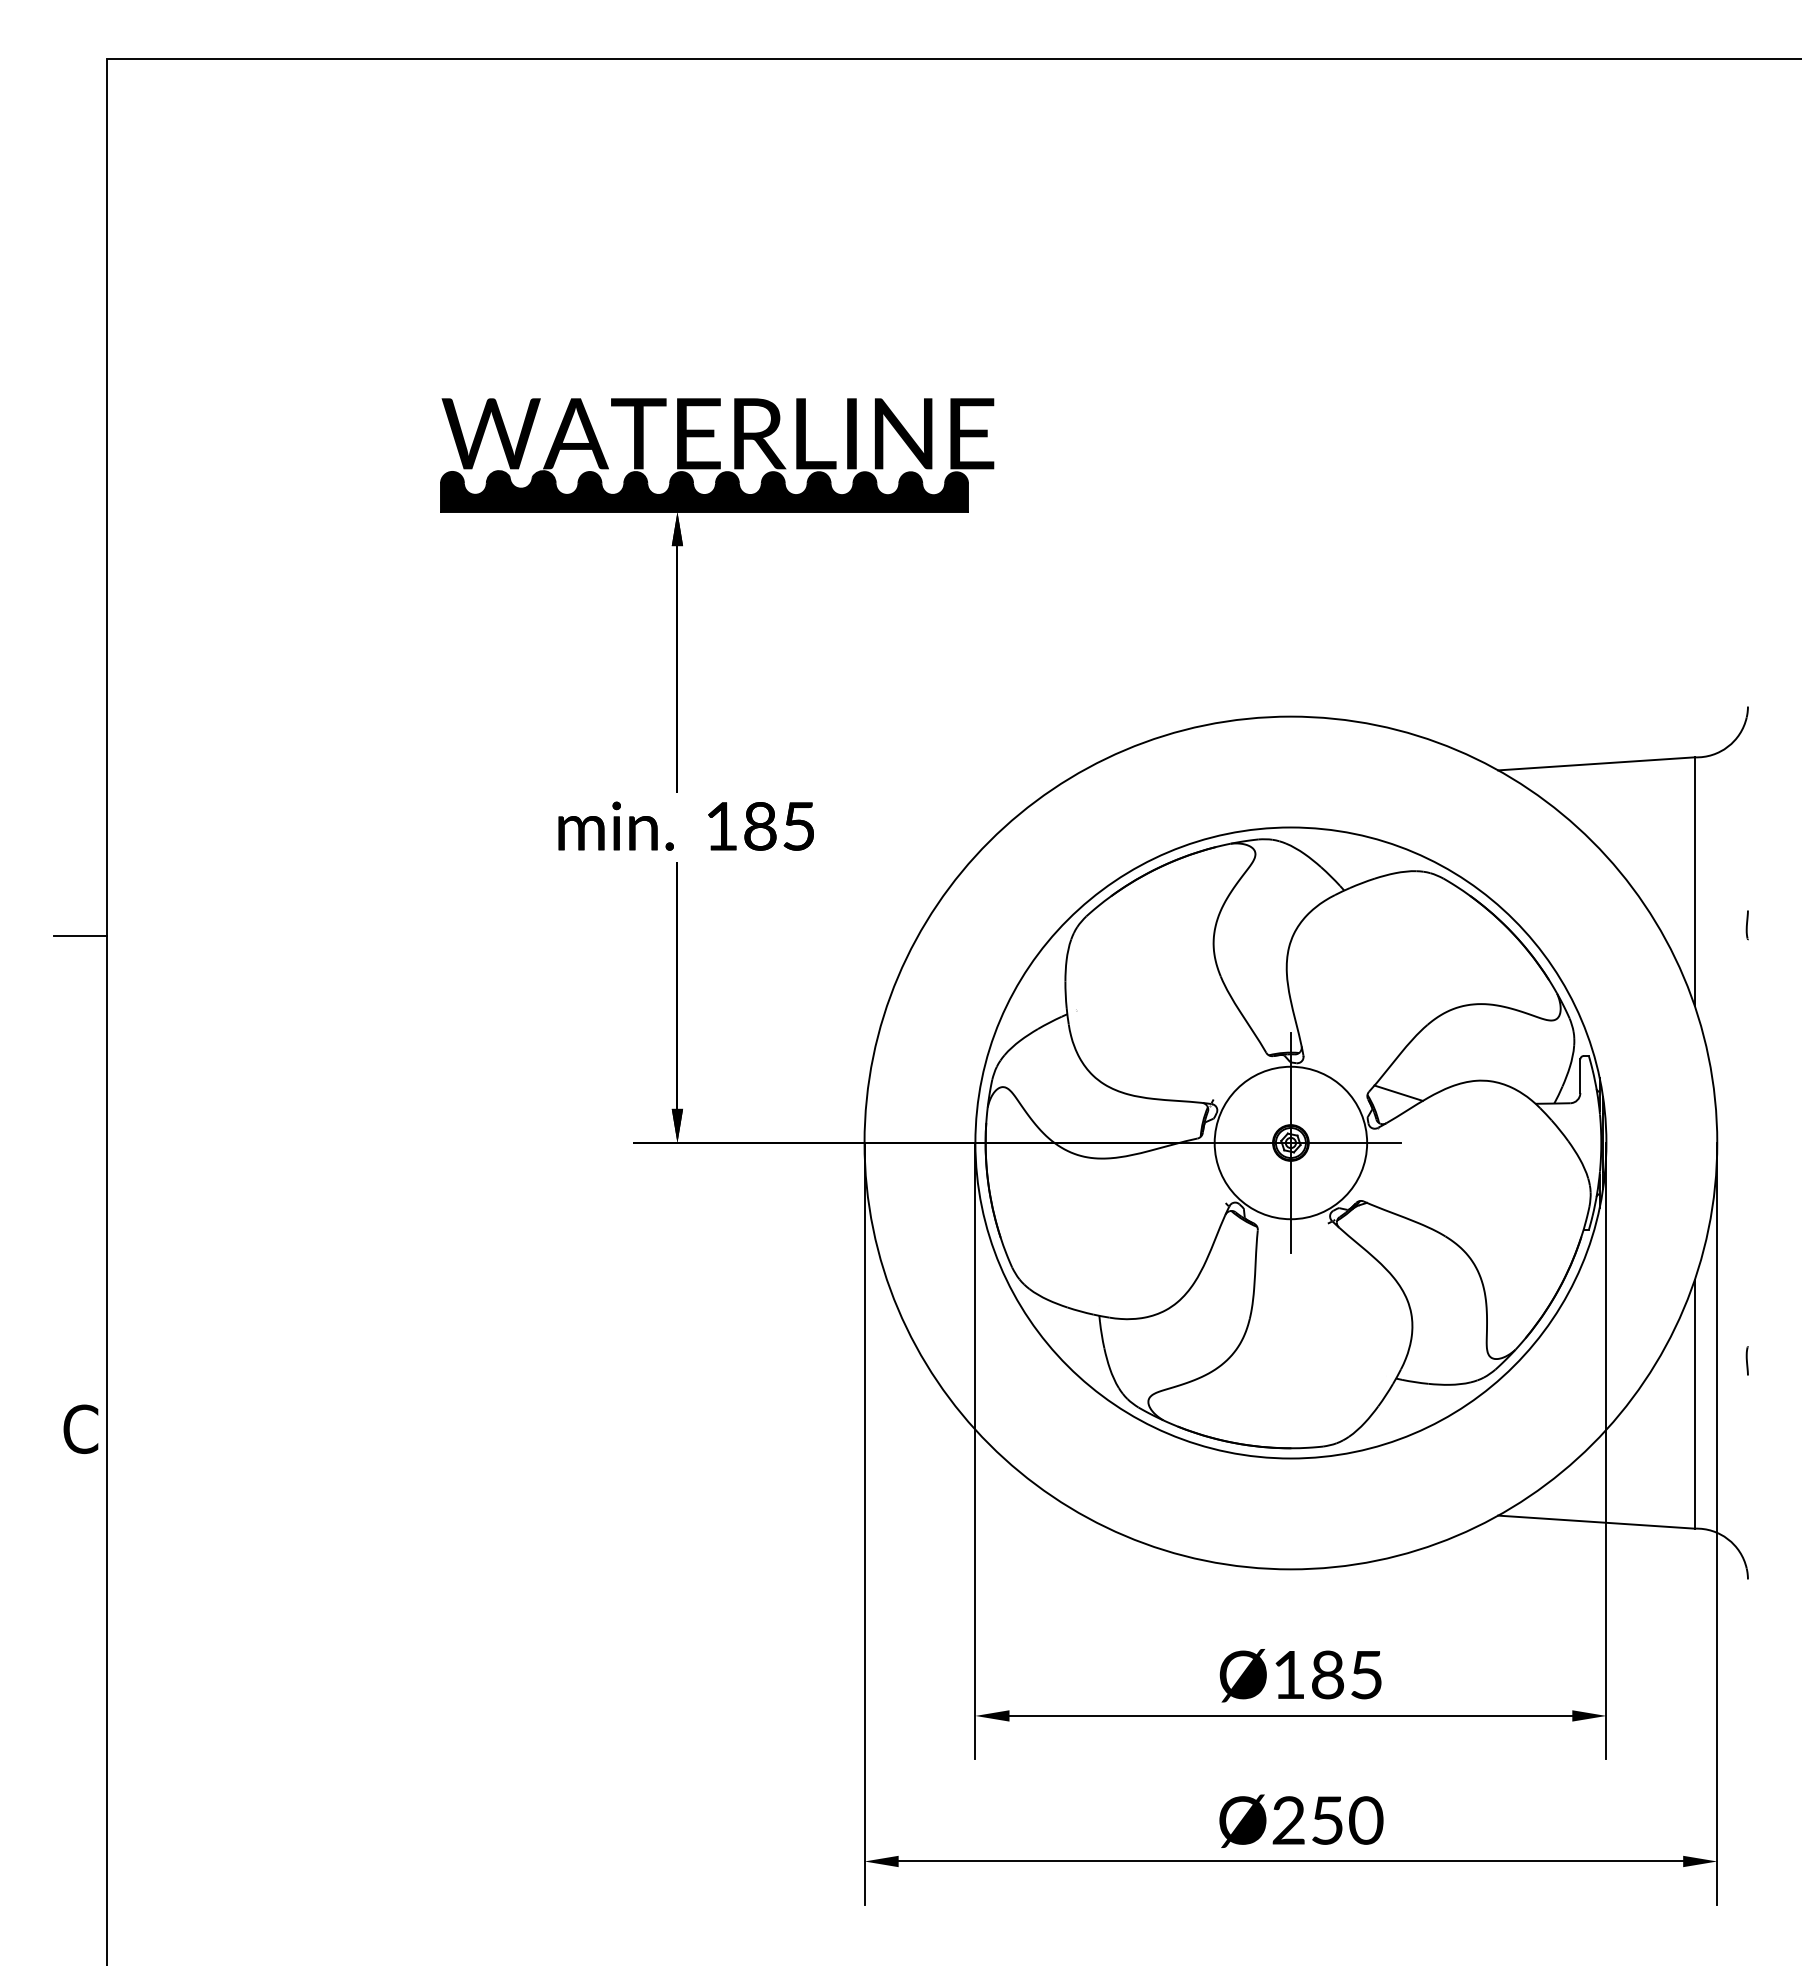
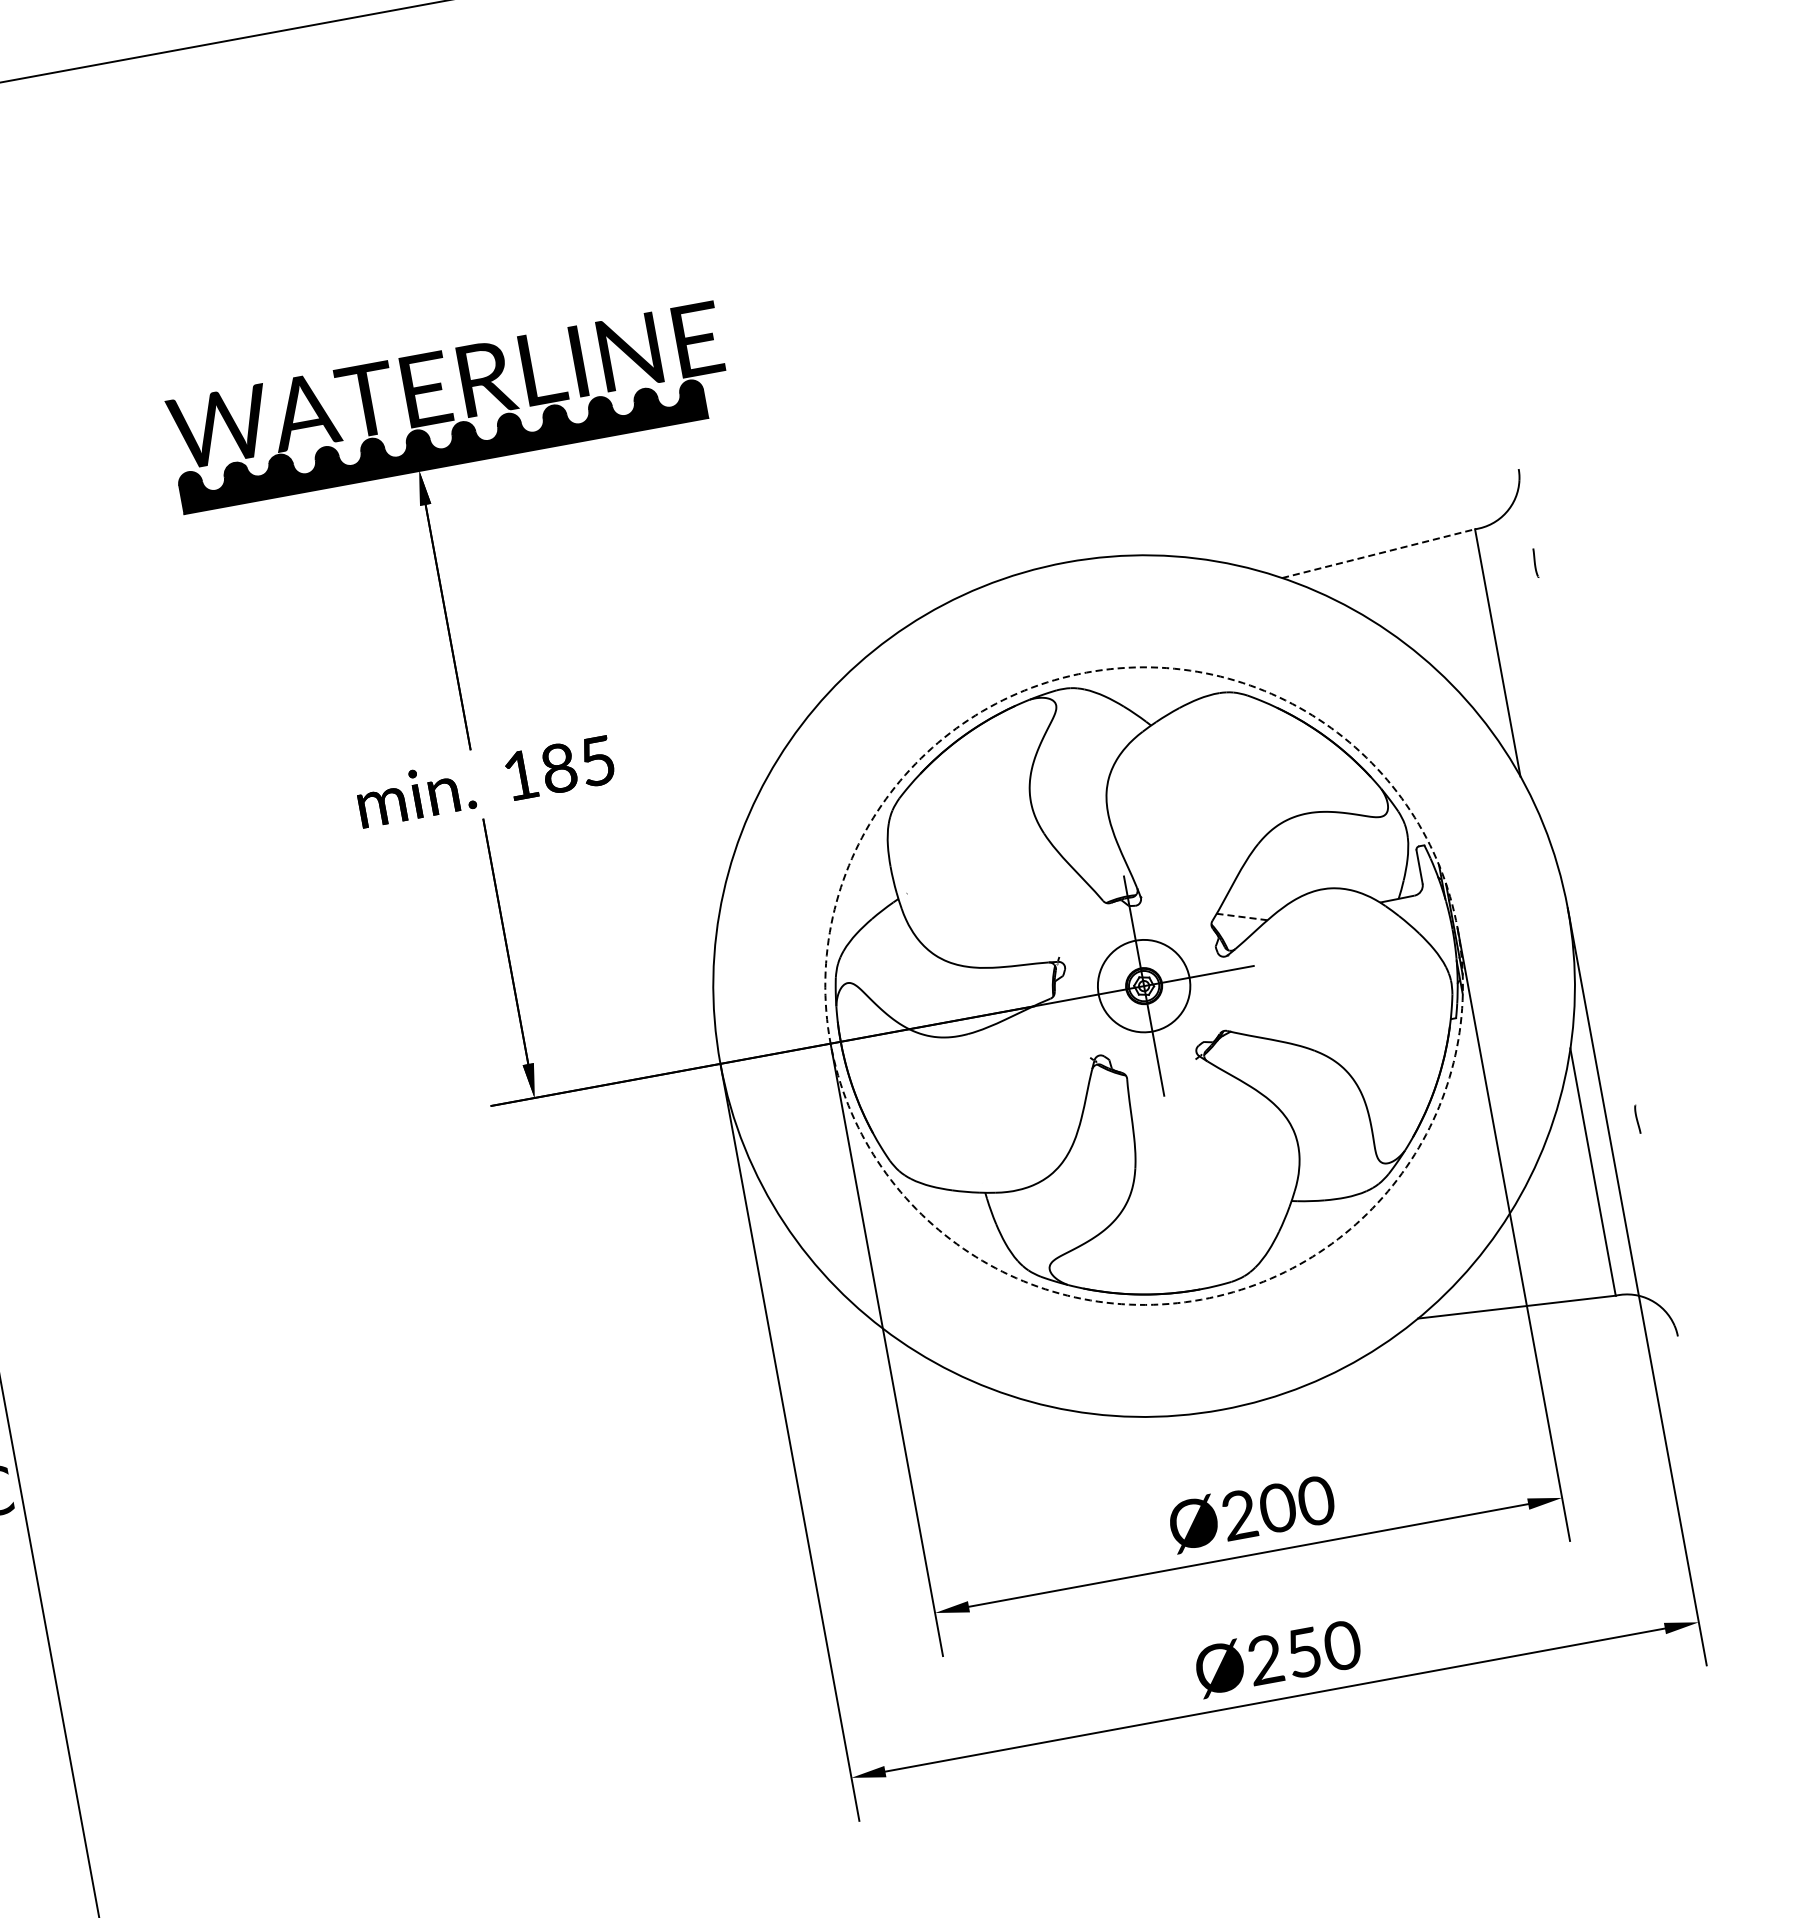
line: (1596, 763) -> (1378, 553), solid -> dashed
curve: (1746, 925) -> (1534, 563), moved
line: (1398, 1093) -> (1242, 917), solid -> dashed
circle: (1290, 1142) -> (1143, 985), size x0.6
circle: (1290, 1142) -> (1143, 985), solid -> dashed
text: (1328, 1674) -> (1278, 1507), Ø185 -> Ø200

